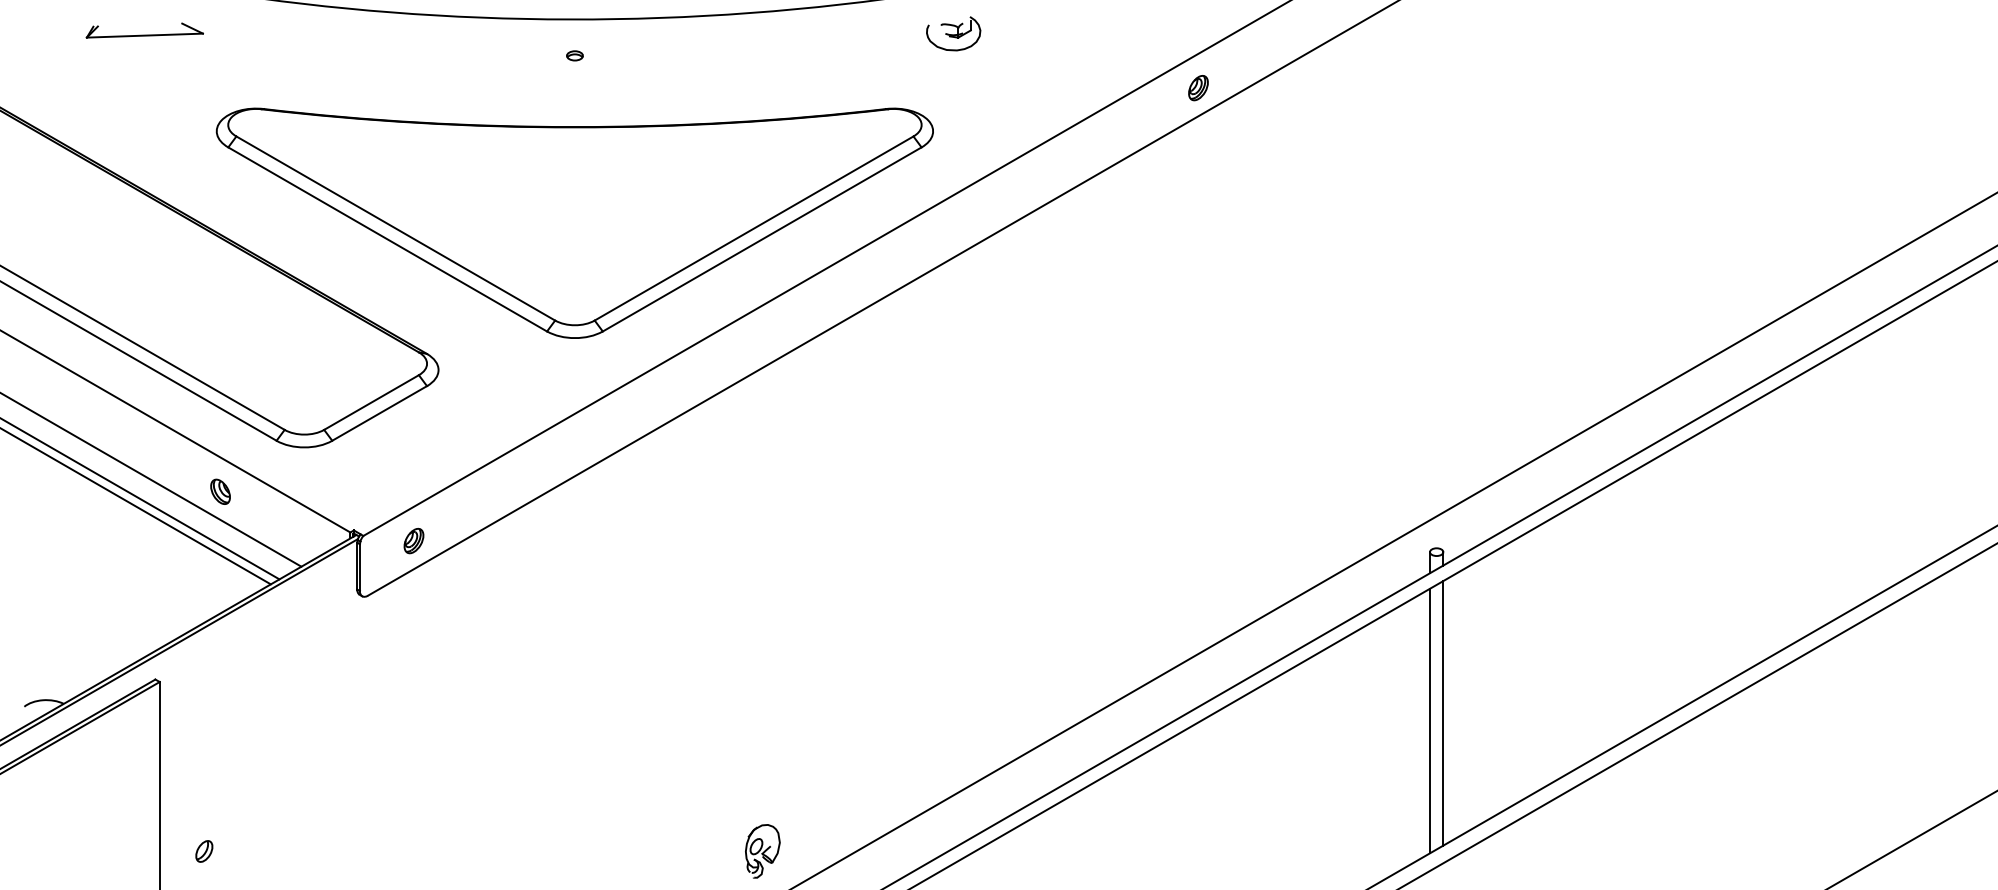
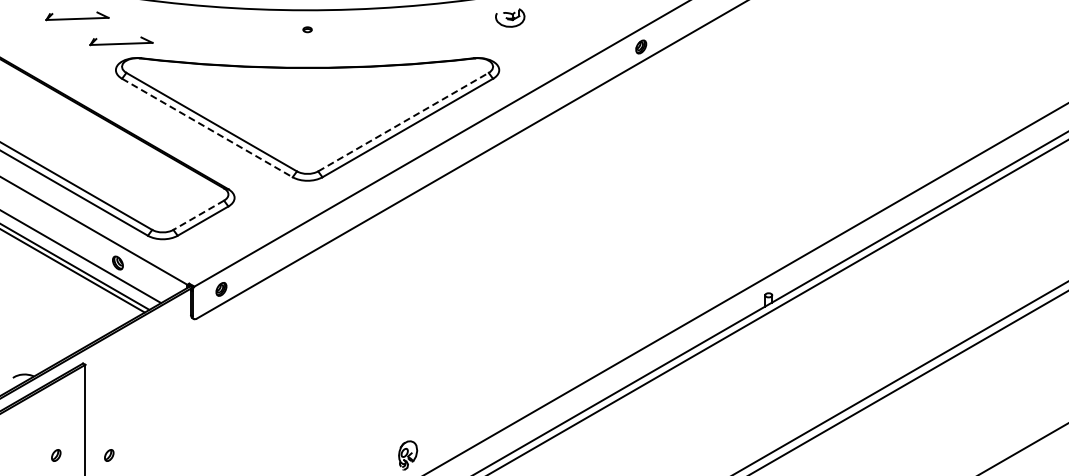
part: (227, 77) -> (121, 41), added
line: (754, 227) -> (403, 121), solid -> dashed
line: (387, 240) -> (207, 128), solid -> dashed
line: (371, 402) -> (198, 215), solid -> dashed
line: (1443, 713) -> (772, 381), removed
line: (1430, 720) -> (765, 385), removed
part: (105, 851) -> (56, 455), added

